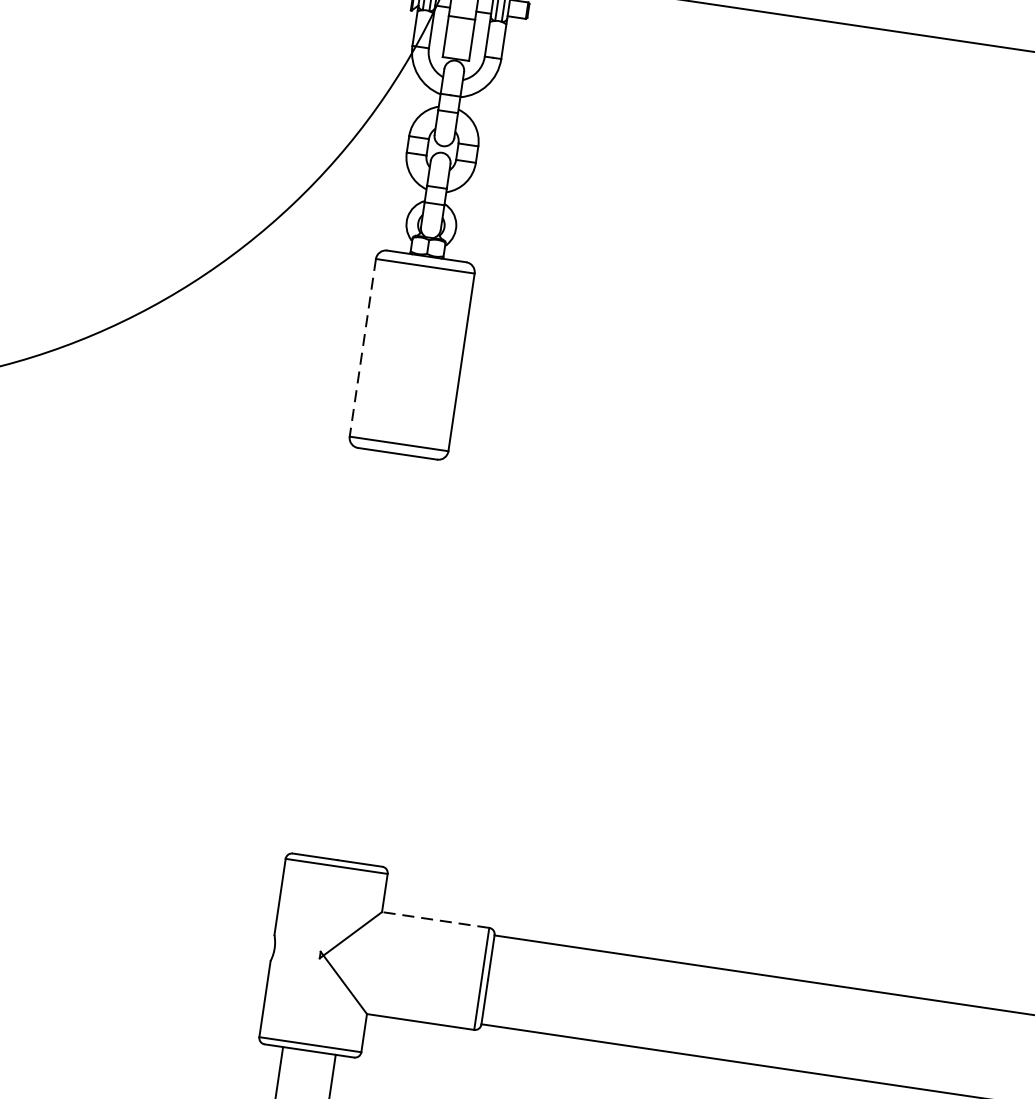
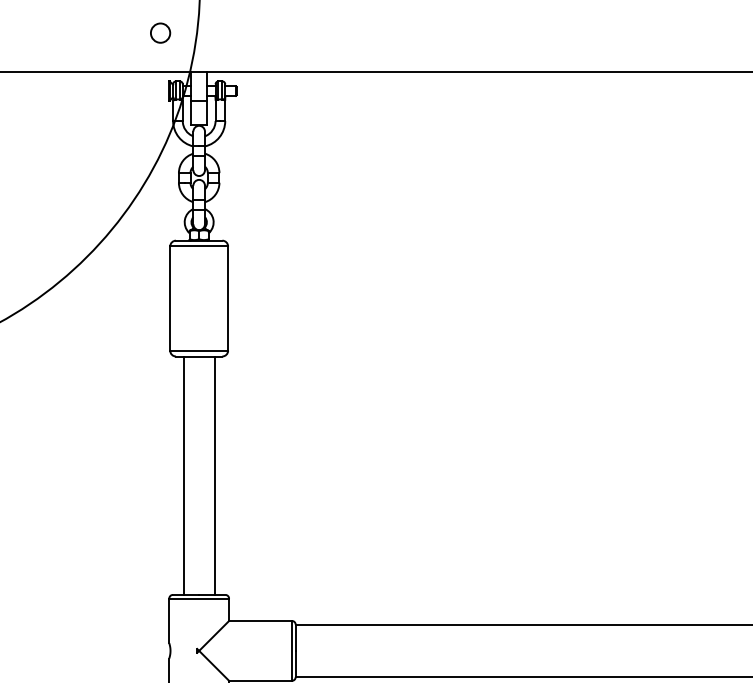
line: (363, 349) -> (170, 299), dashed -> solid
line: (340, 652) -> (183, 475), added
line: (393, 660) -> (214, 475), added
line: (435, 920) -> (260, 621), dashed -> solid

